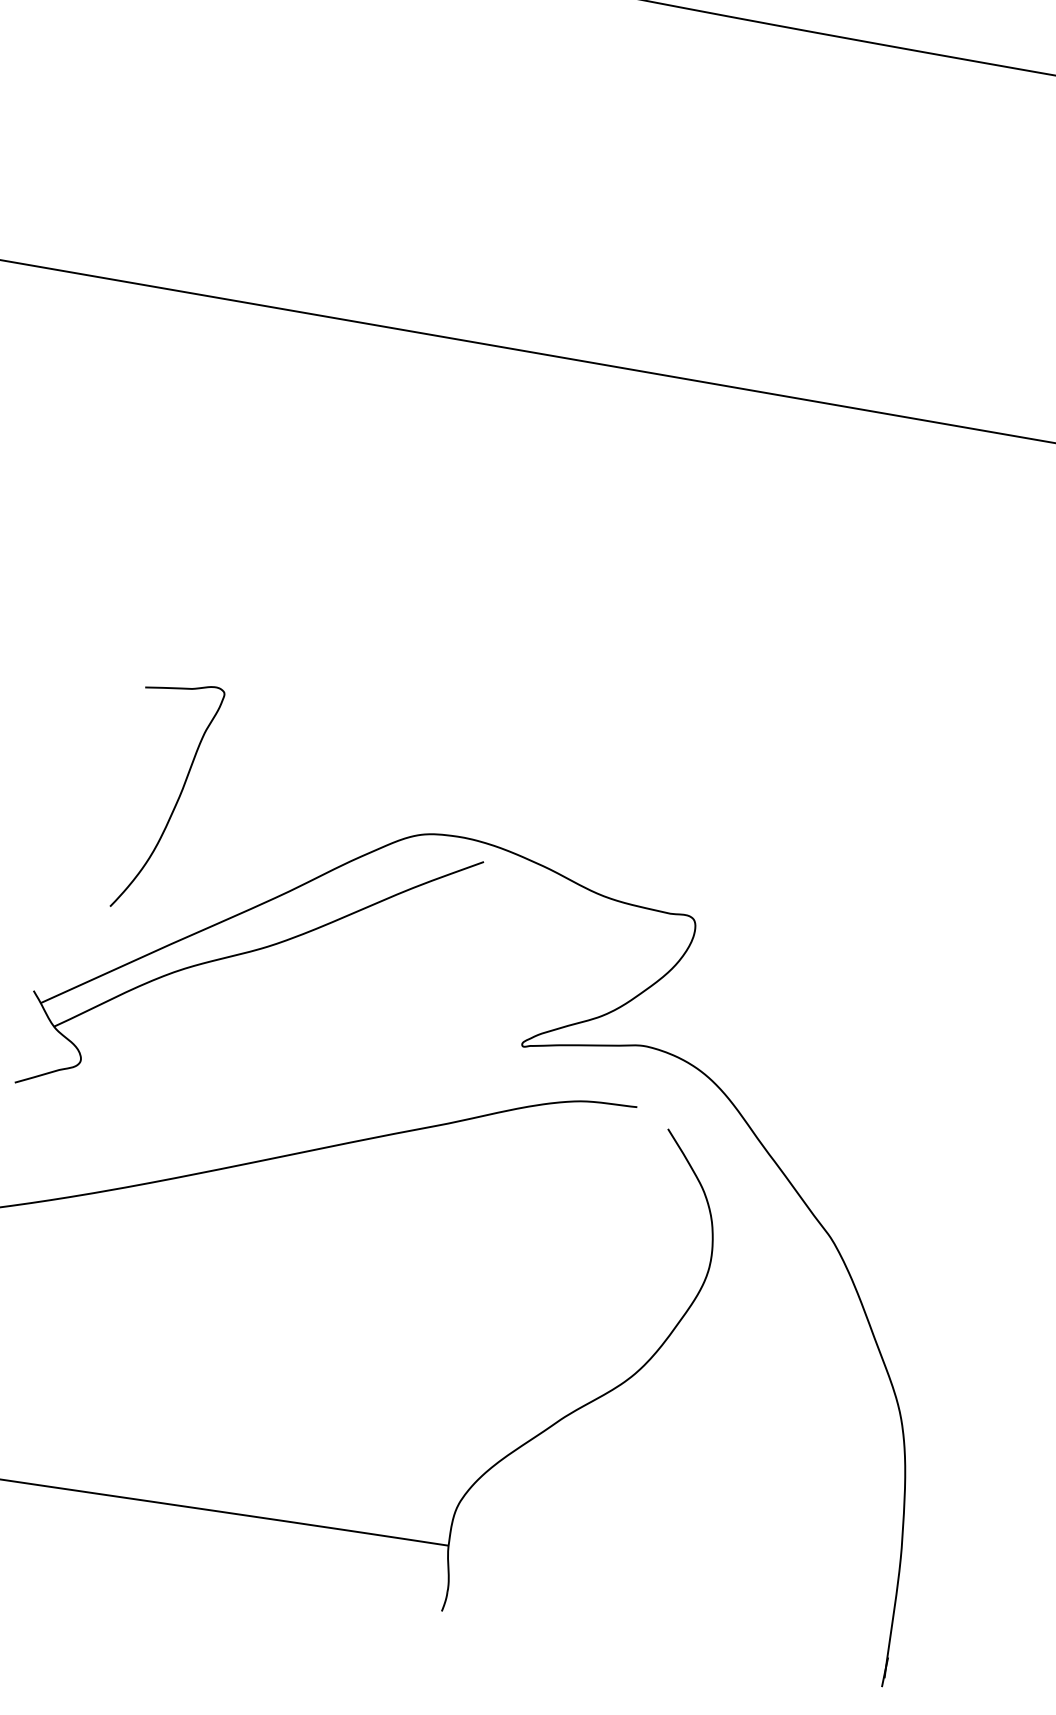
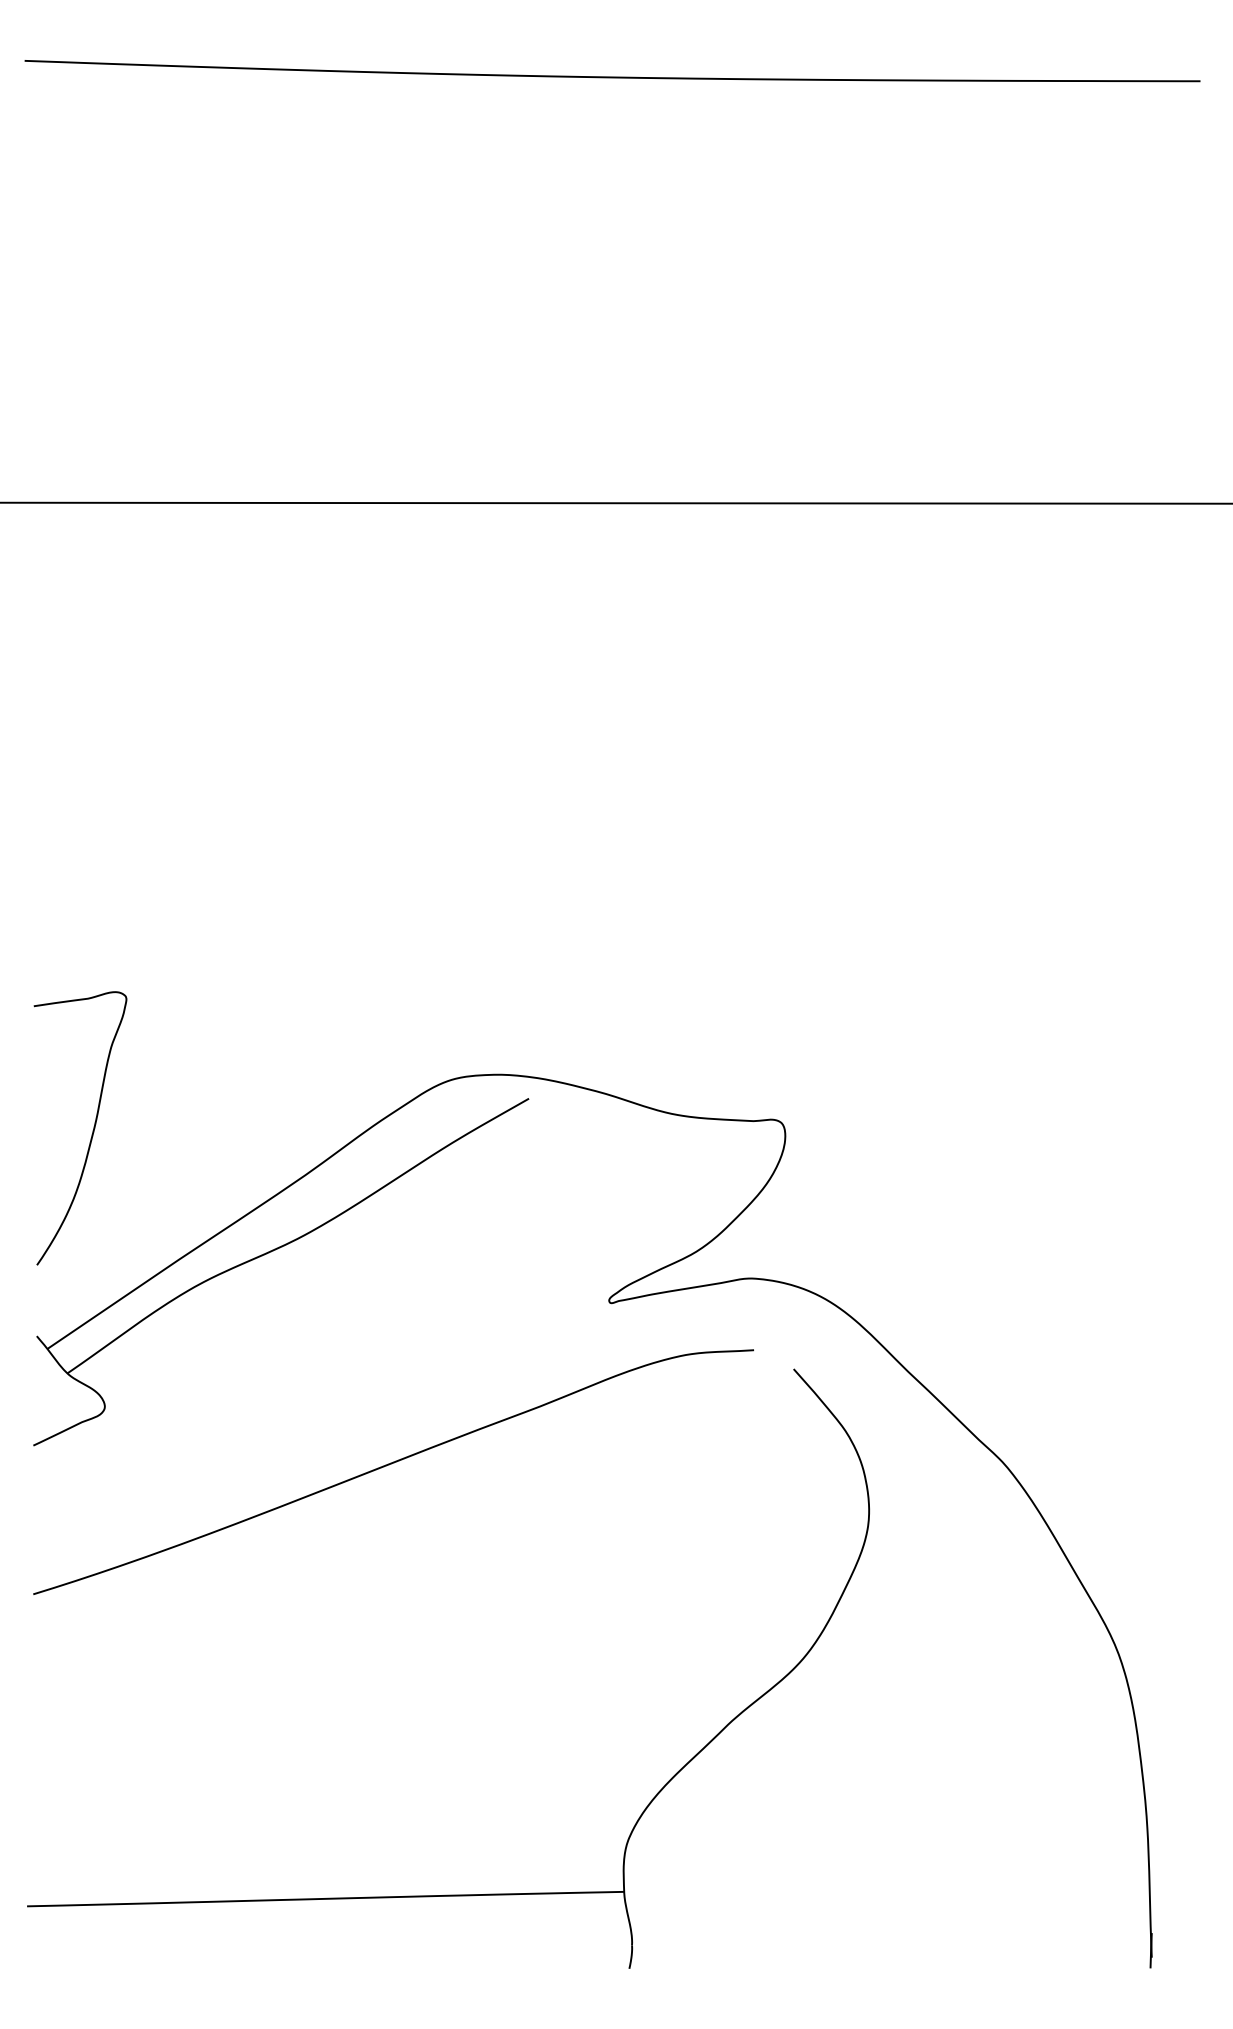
curve: (176, 800) -> (92, 1130), moved

